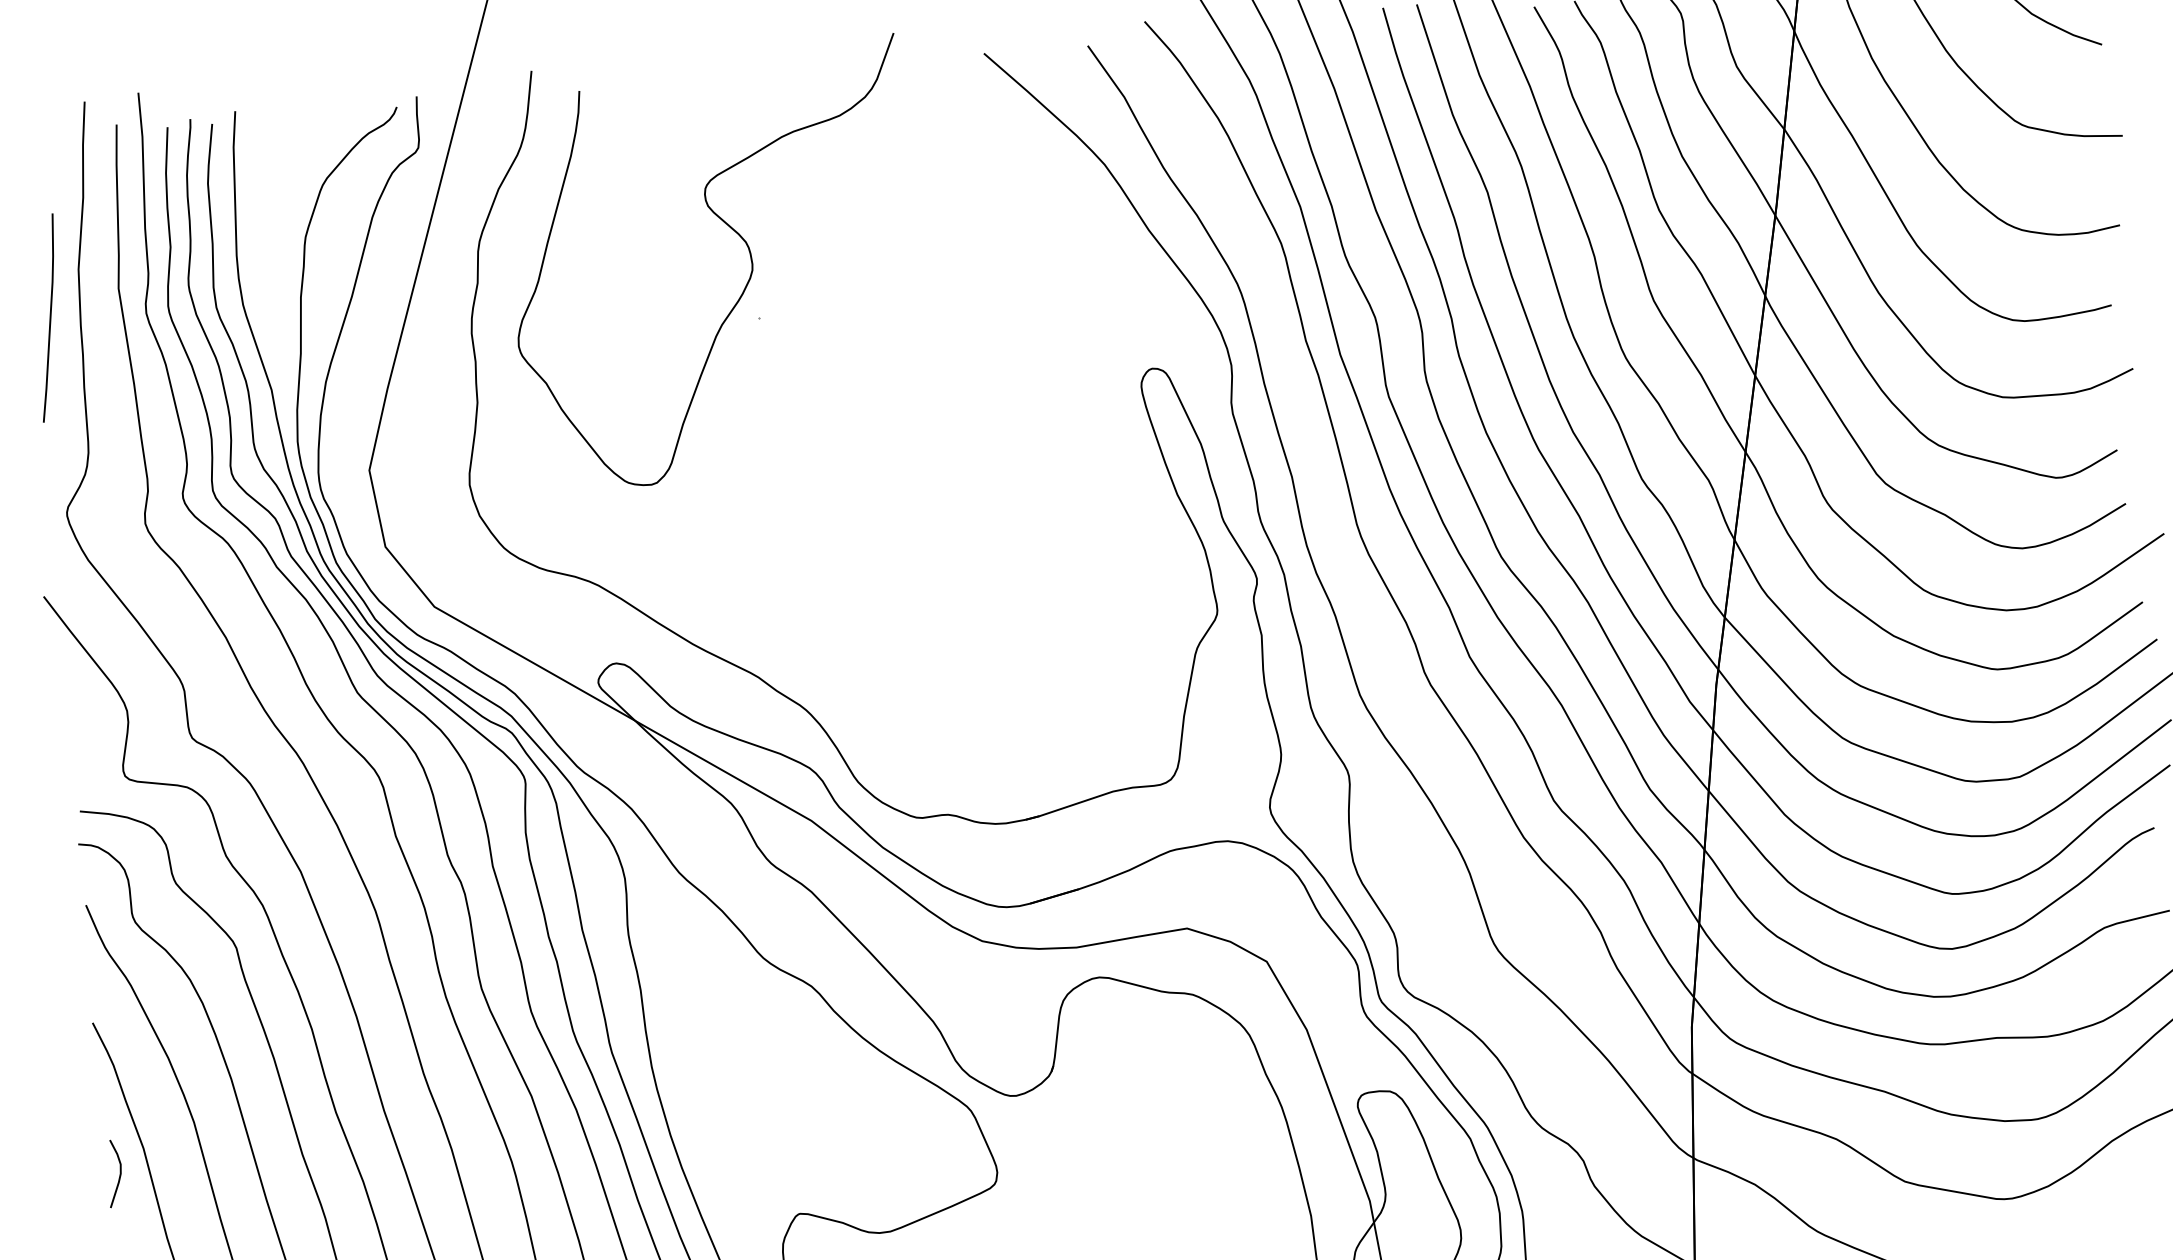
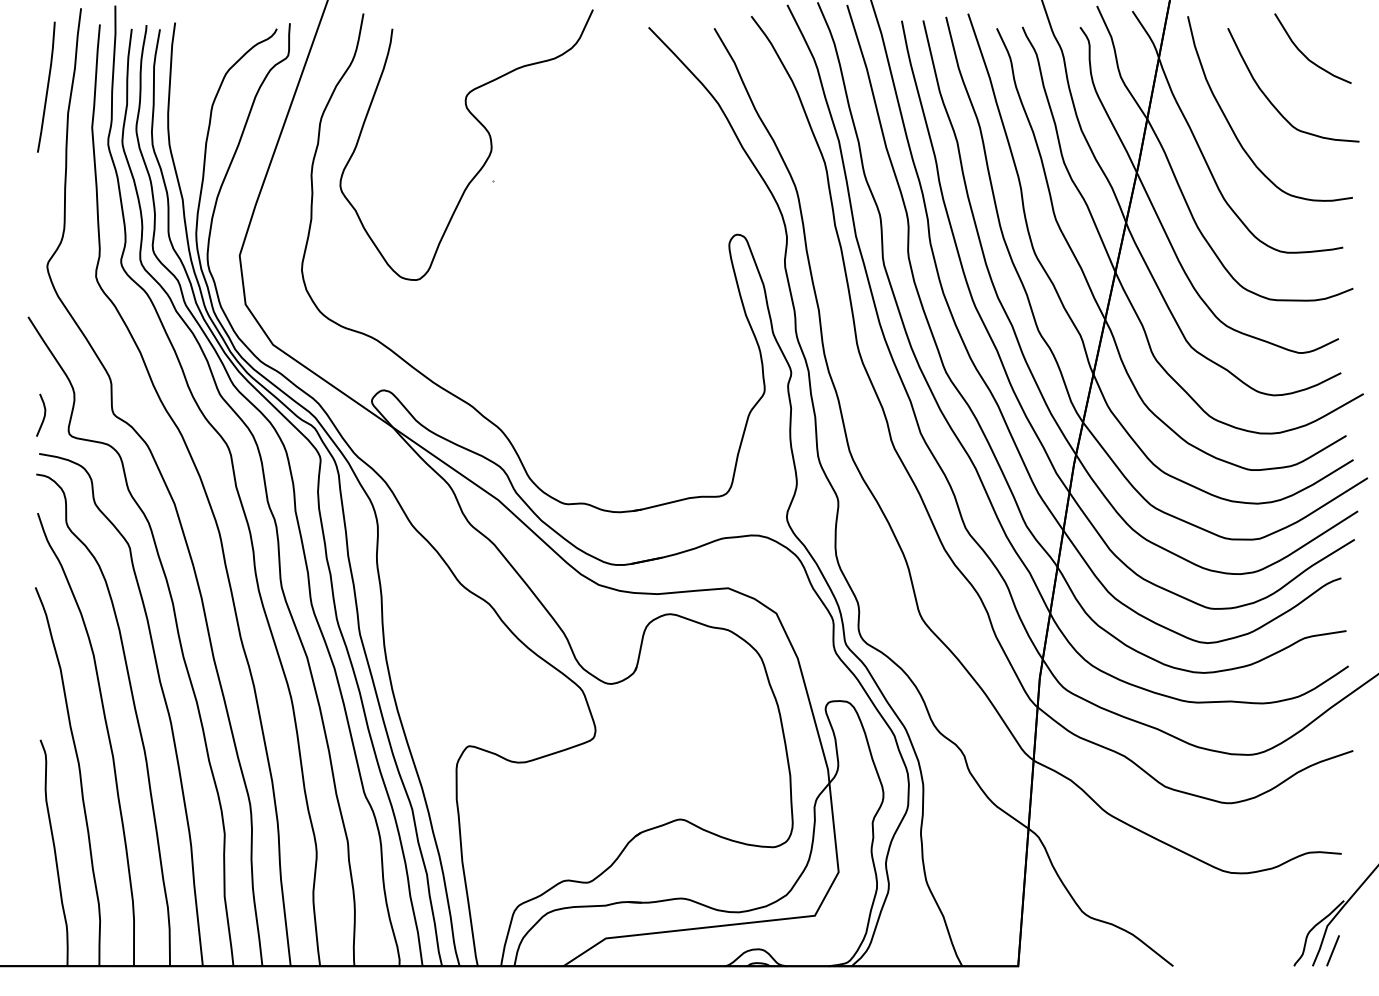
line: (49, 316) -> (47, 86), moved
curve: (118, 1175) -> (43, 416), moved

